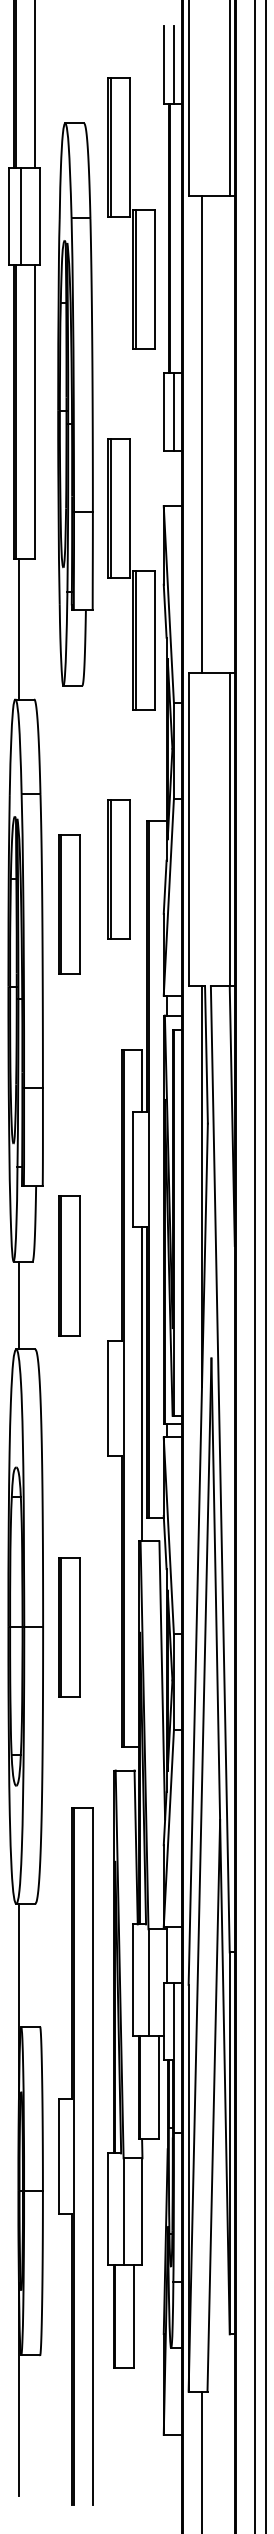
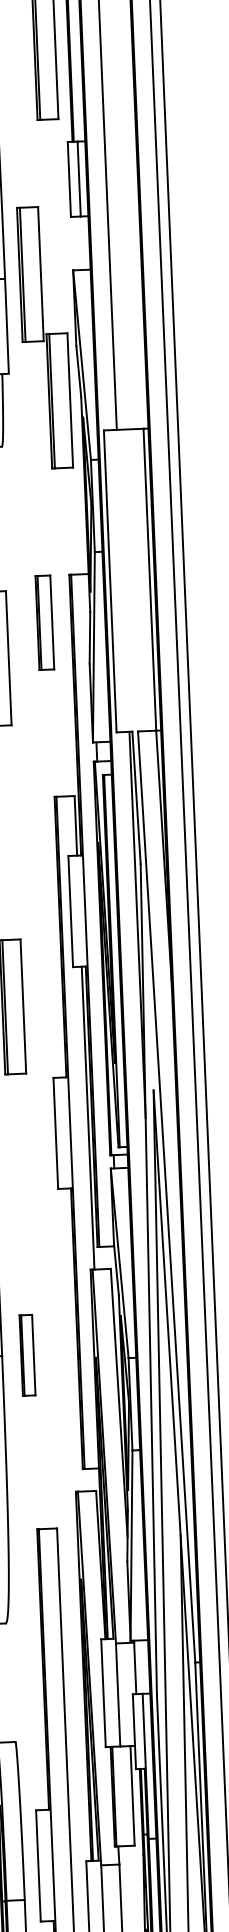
part: (118, 869) -> (44, 622), size x0.7
part: (69, 1627) -> (27, 1355), size x0.6

